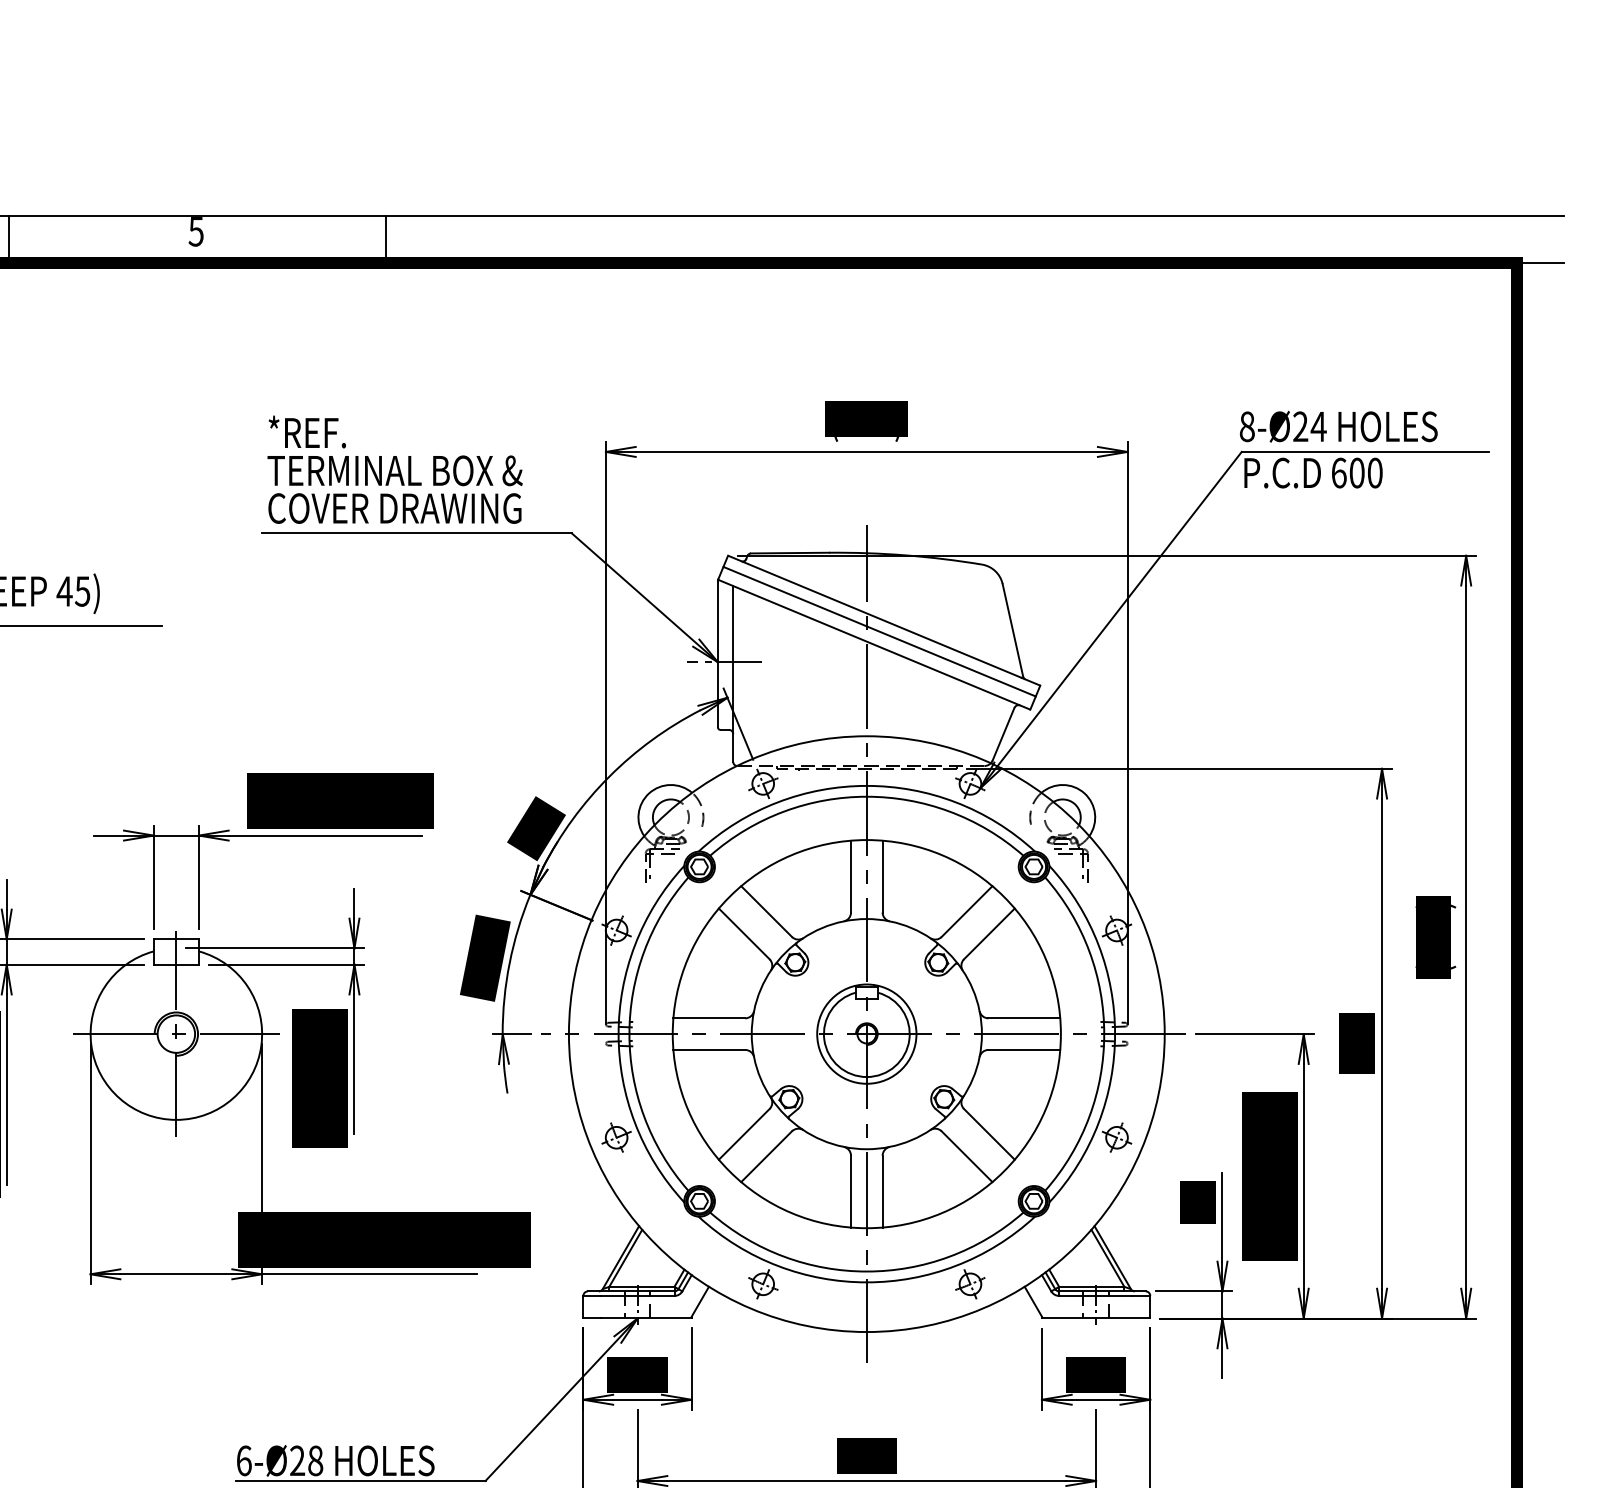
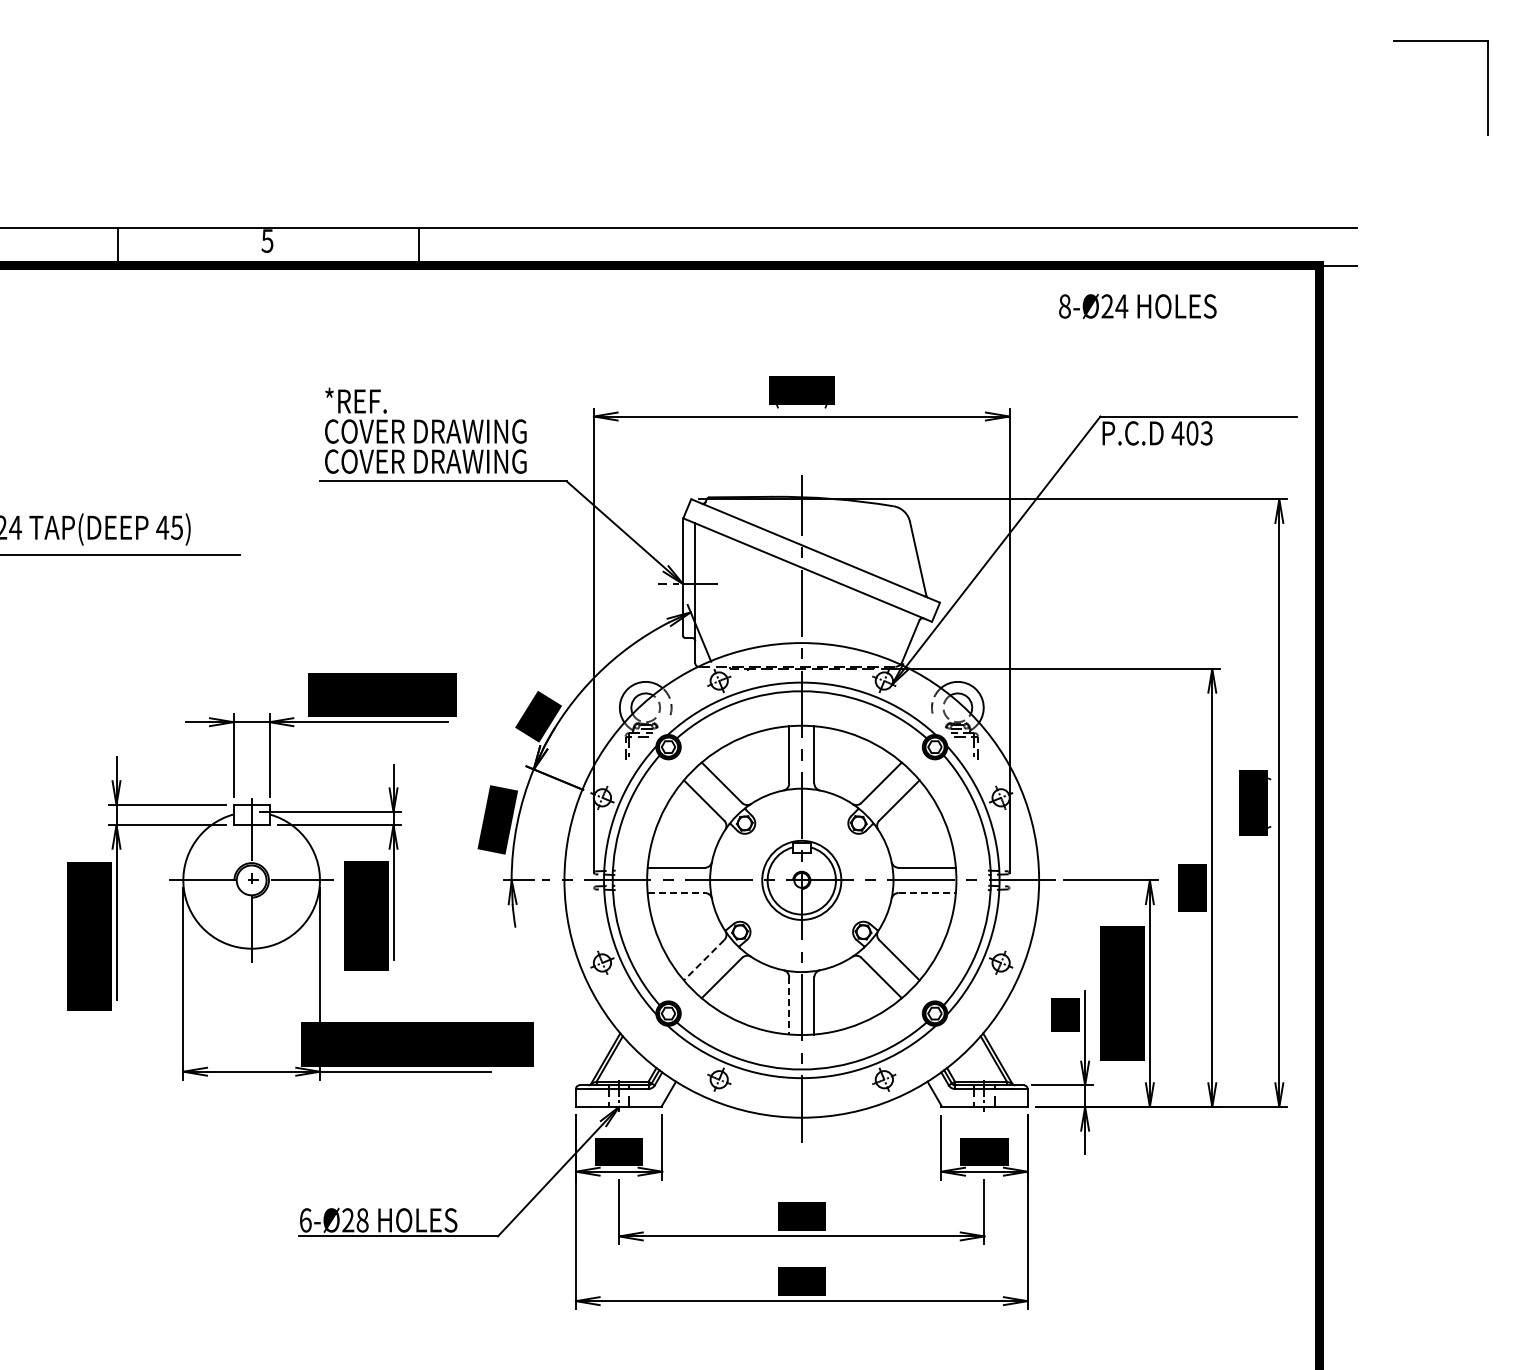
text: (1338, 425) -> (1137, 305), moved
text: (394, 470) -> (425, 431), TERMINAL BOX & -> COVER DRAWING
text: (1355, 473) -> (1191, 433), 600 -> 403
line: (879, 631) -> (811, 559), removed
line: (709, 1049) -> (676, 892), solid -> dashed
line: (1024, 1049) -> (927, 892), solid -> dashed
line: (744, 1134) -> (704, 960), solid -> dashed
line: (851, 1191) -> (789, 1005), solid -> dashed

